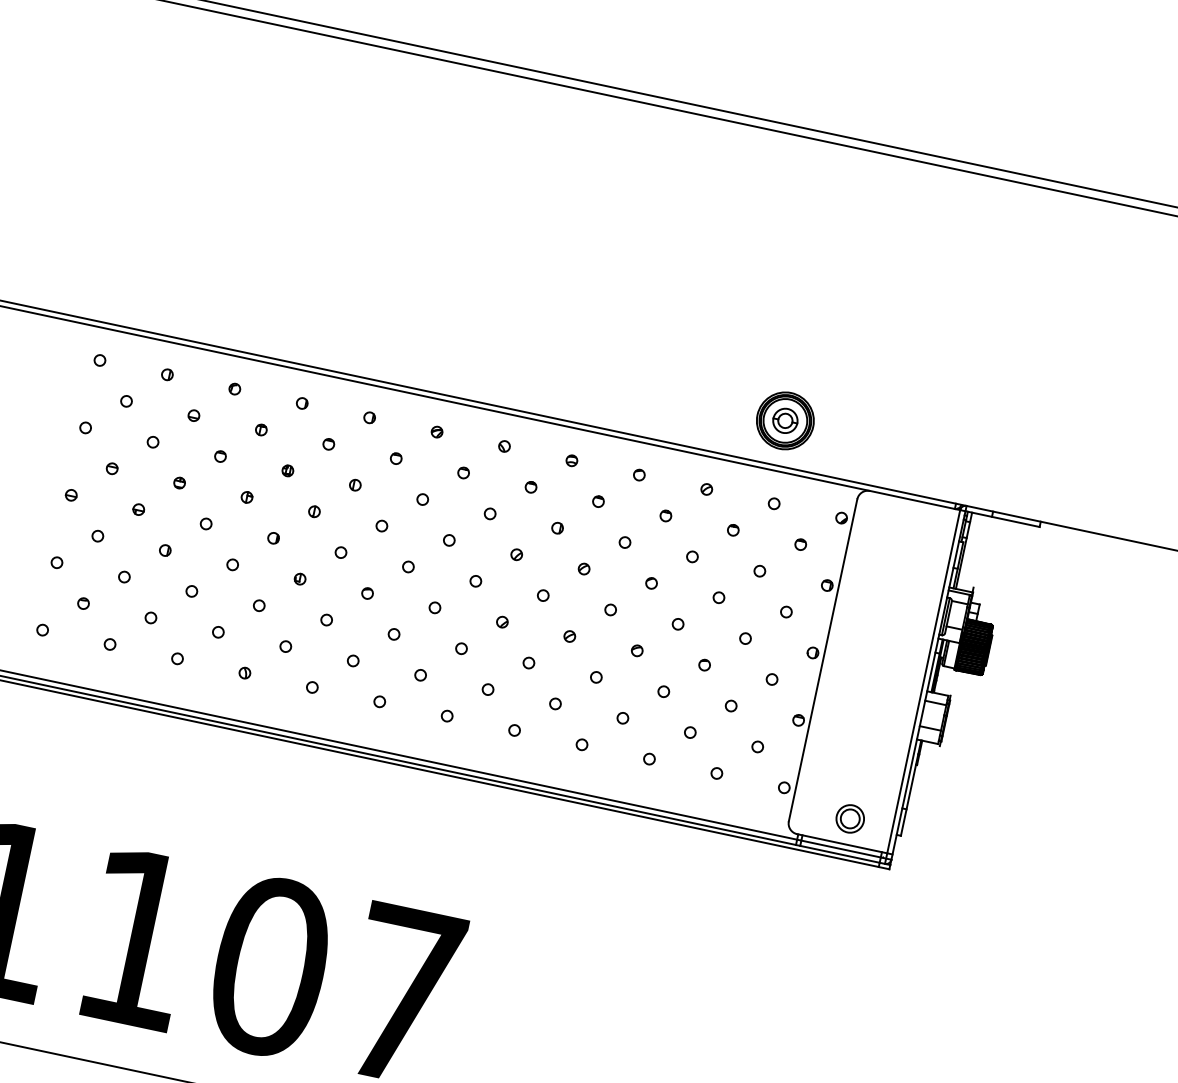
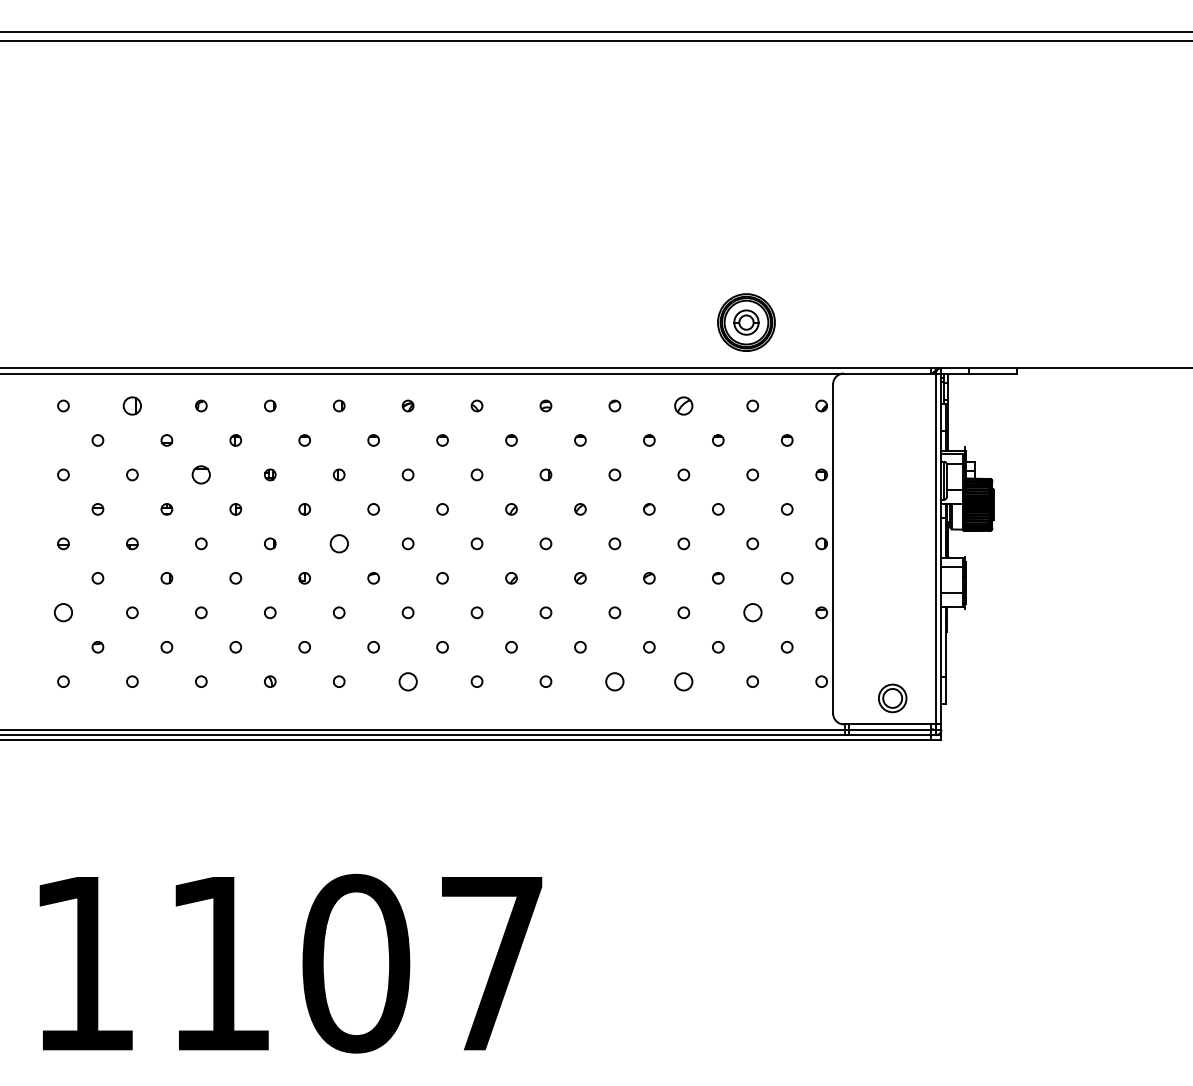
part: (167, 374) -> (132, 405), size x1.6
part: (220, 456) -> (201, 474), size x1.6
part: (706, 488) -> (683, 405), size x1.6
circle: (340, 552) -> (338, 543), size x1.6
circle: (57, 562) -> (63, 612), size x1.6
circle: (379, 701) -> (407, 681), size x1.6
circle: (731, 705) -> (752, 612), size x1.6
circle: (581, 744) -> (614, 681), size x1.6
circle: (649, 758) -> (683, 681), size x1.6

